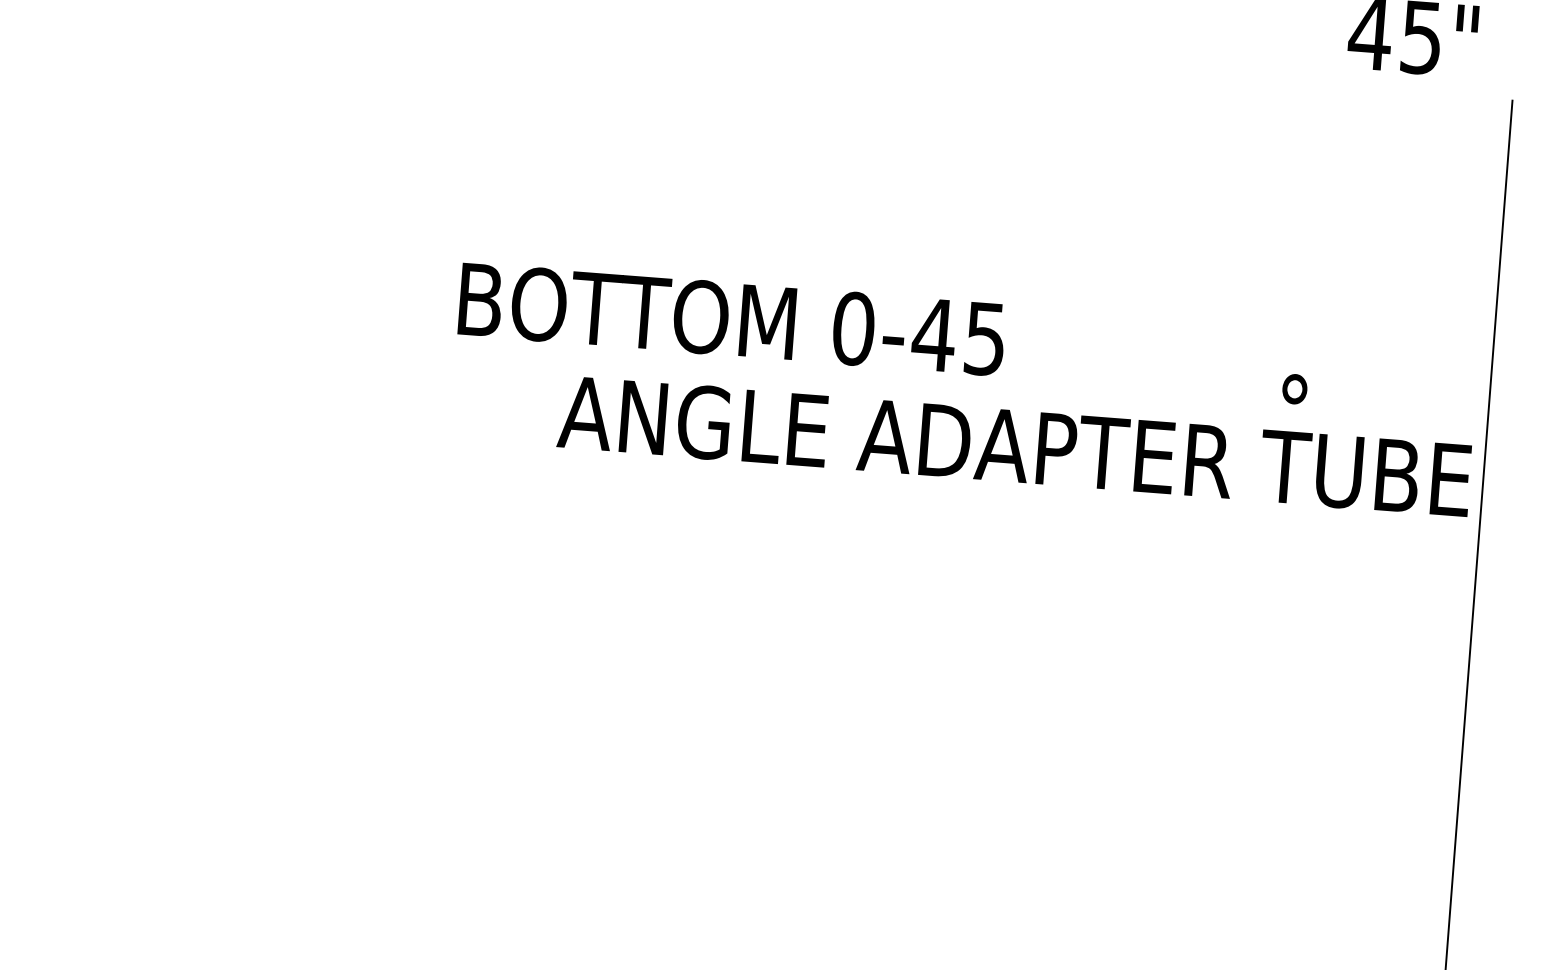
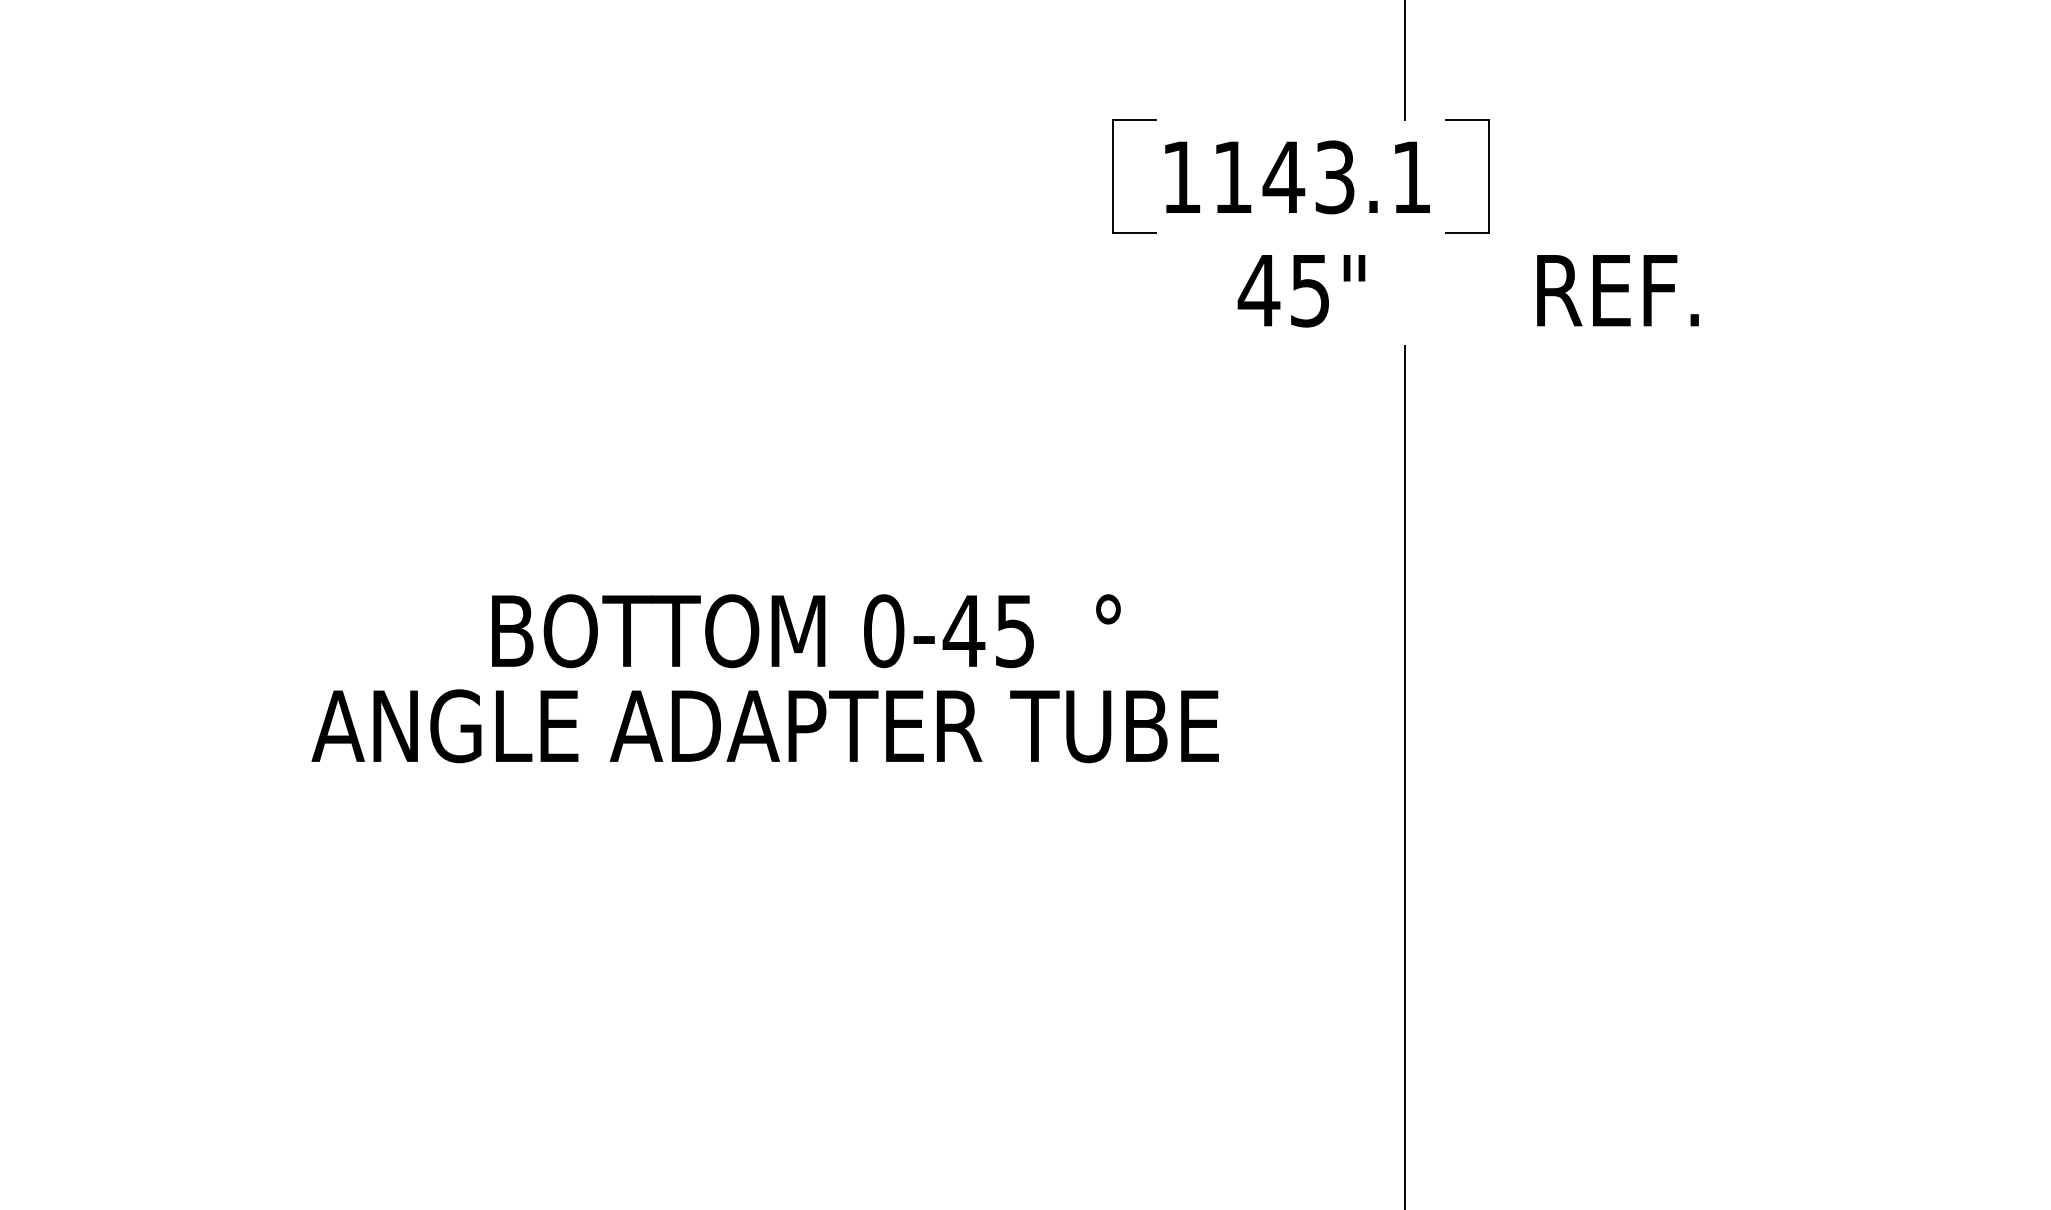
text: (731, 319) -> (762, 631), moved
text: (1294, 389) -> (1108, 609), moved
text: (1013, 446) -> (764, 726), moved

